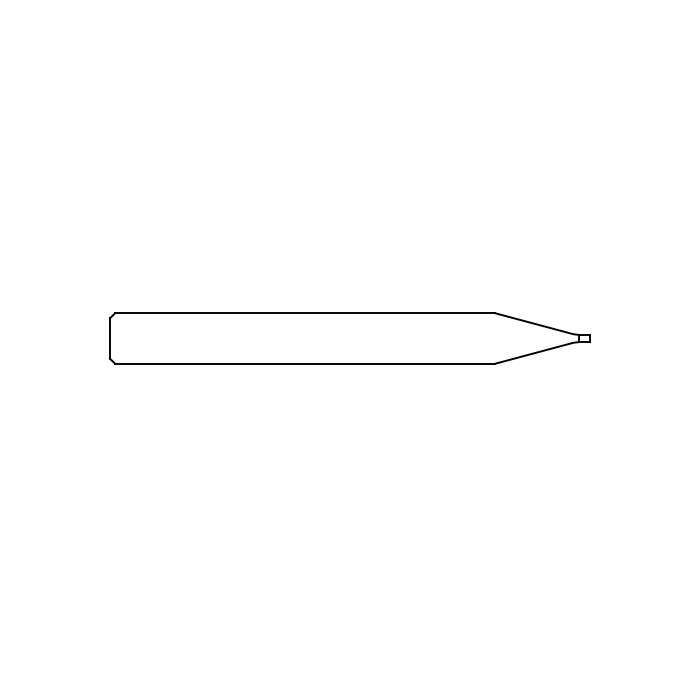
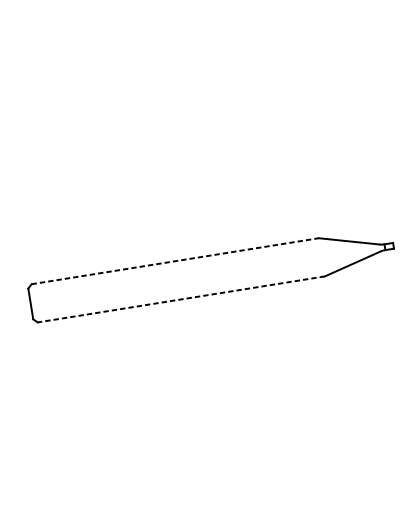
line: (305, 313) -> (175, 261), solid -> dashed
line: (304, 363) -> (180, 299), solid -> dashed

